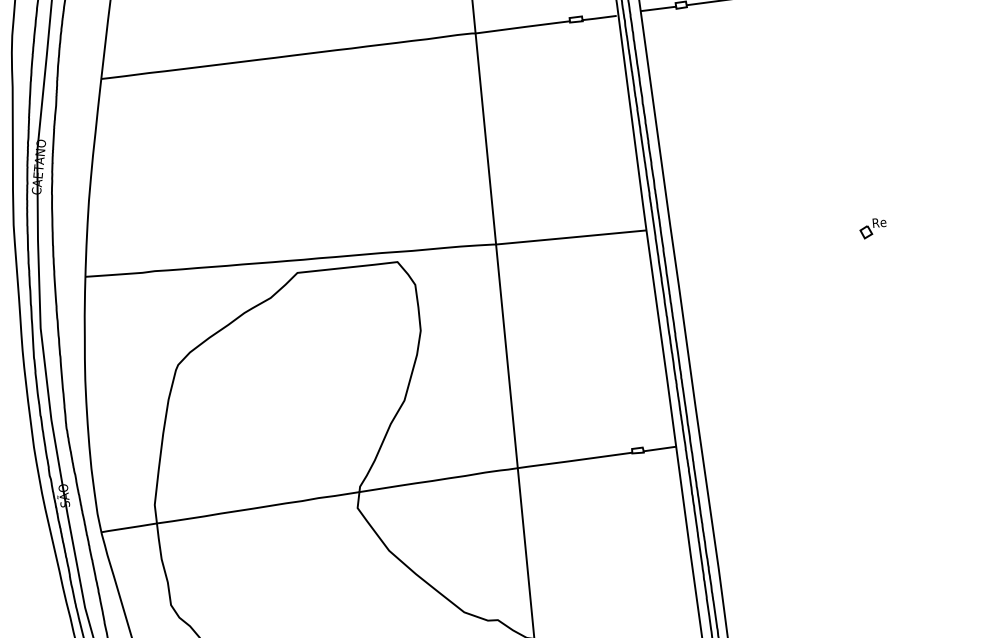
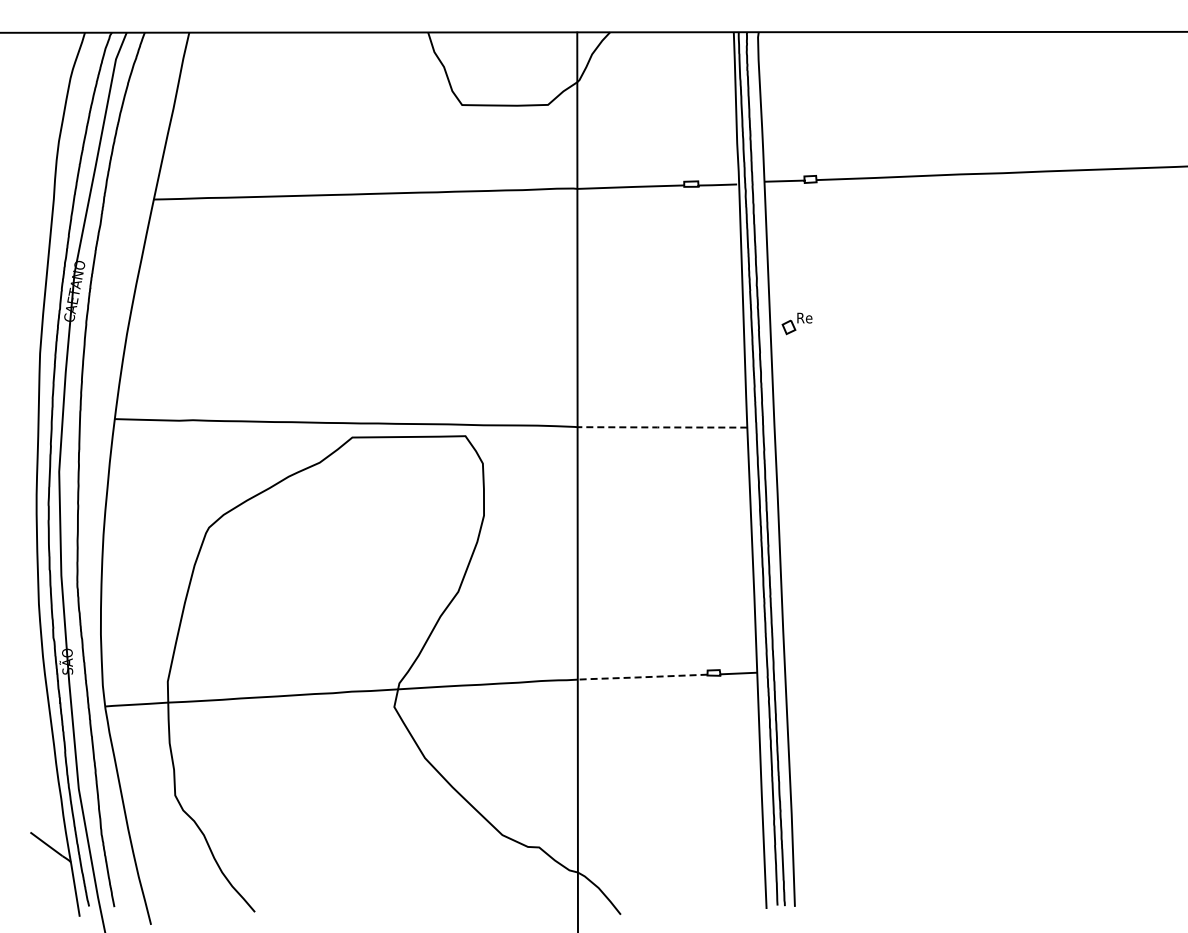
part: (872, 228) -> (796, 323), moved
line: (570, 237) -> (661, 427), solid -> dashed
line: (574, 460) -> (641, 677), solid -> dashed

